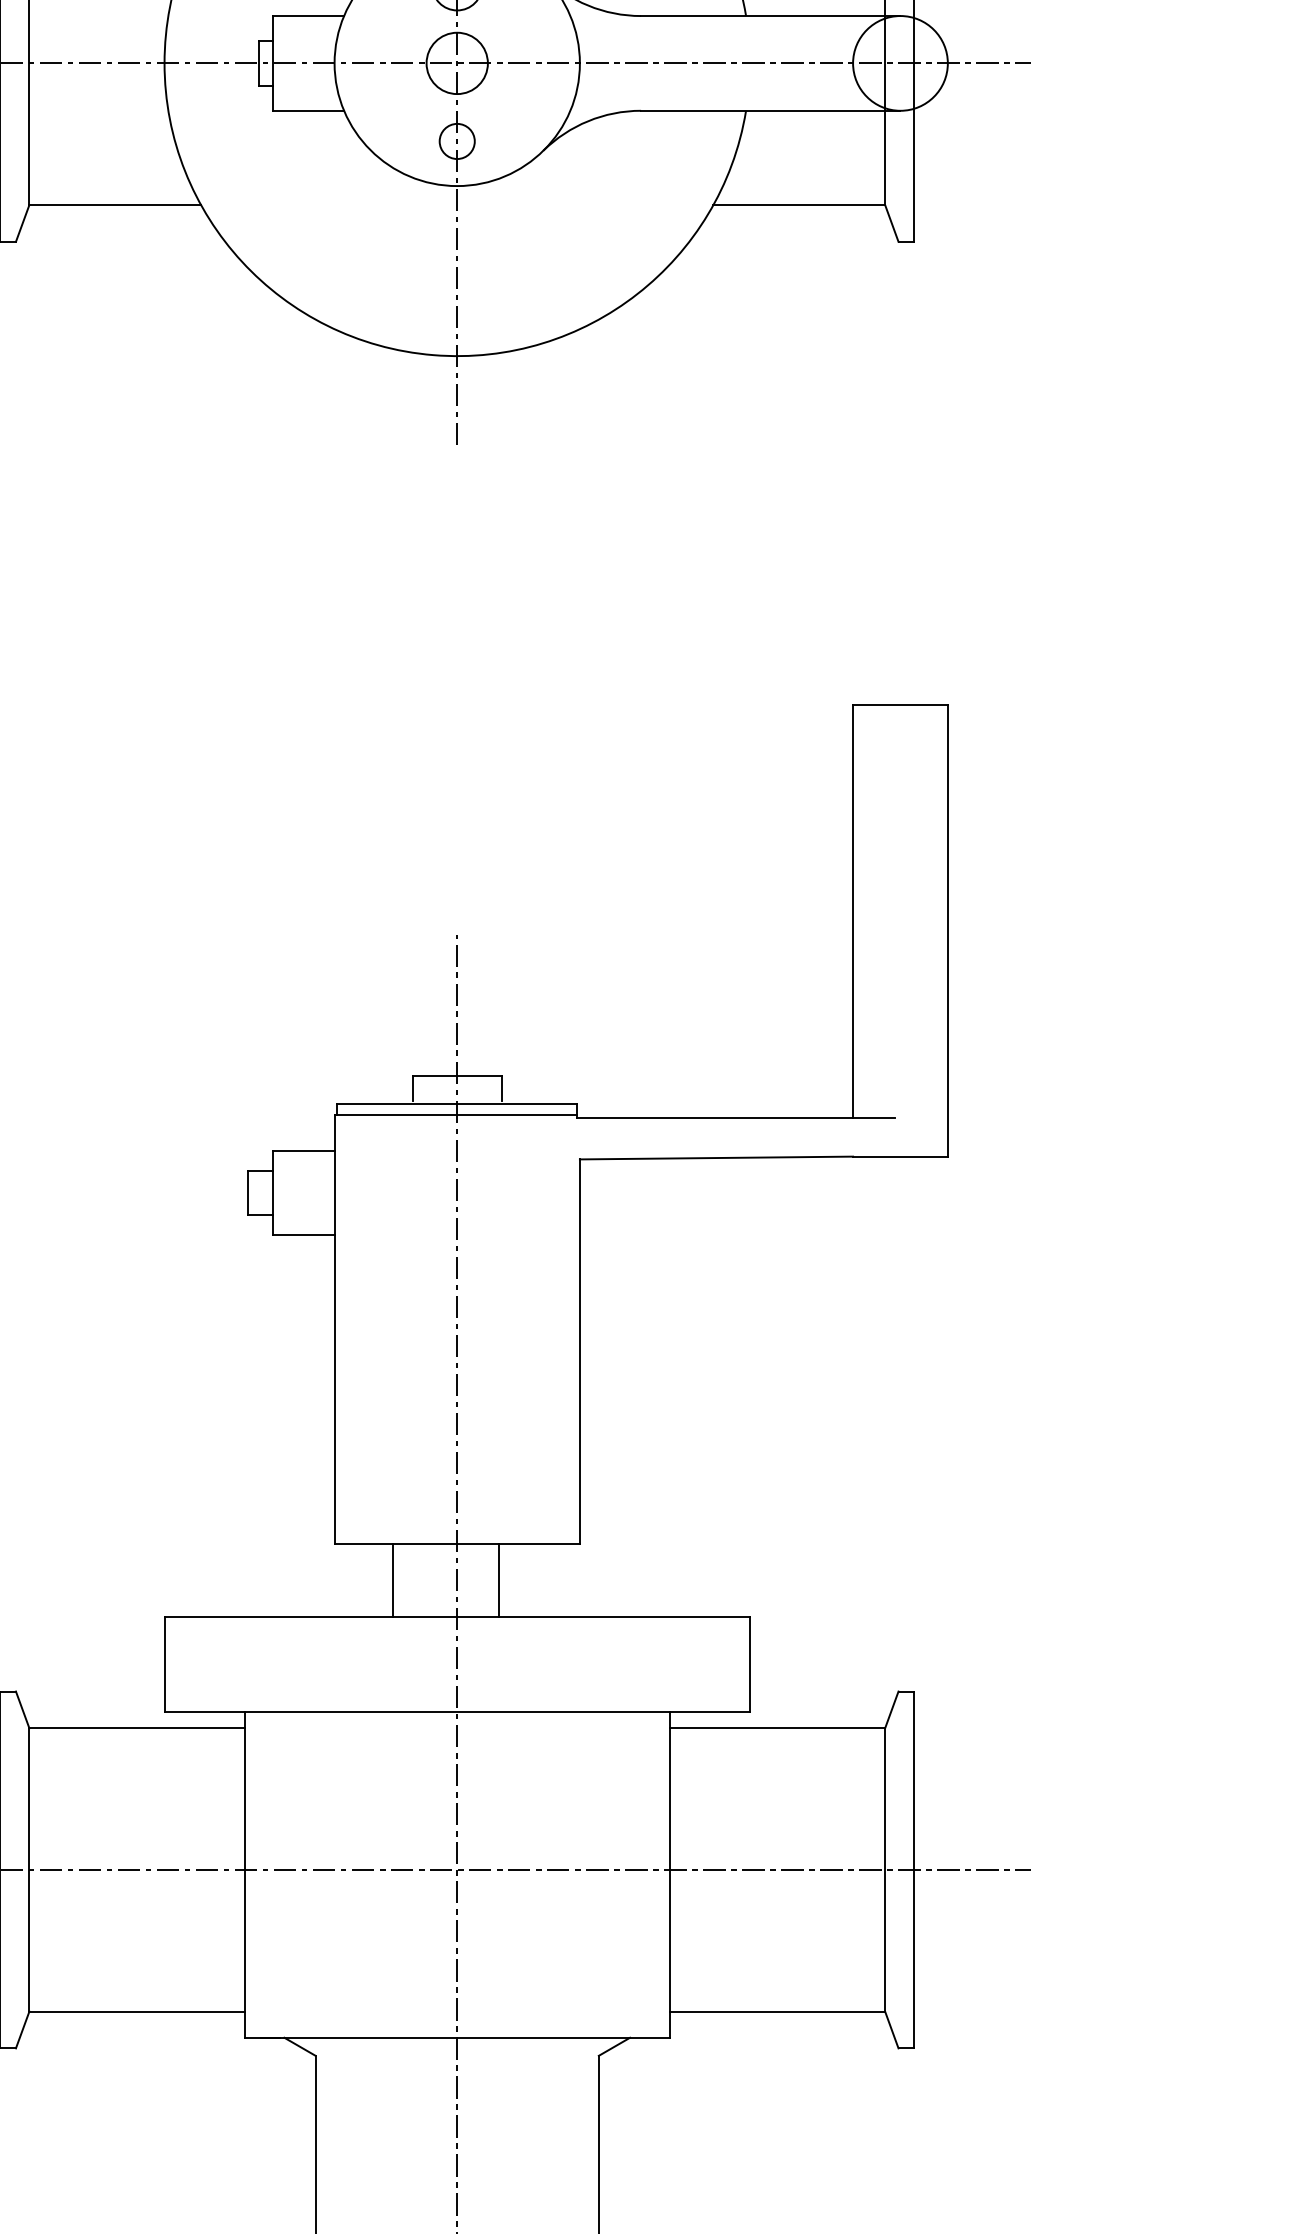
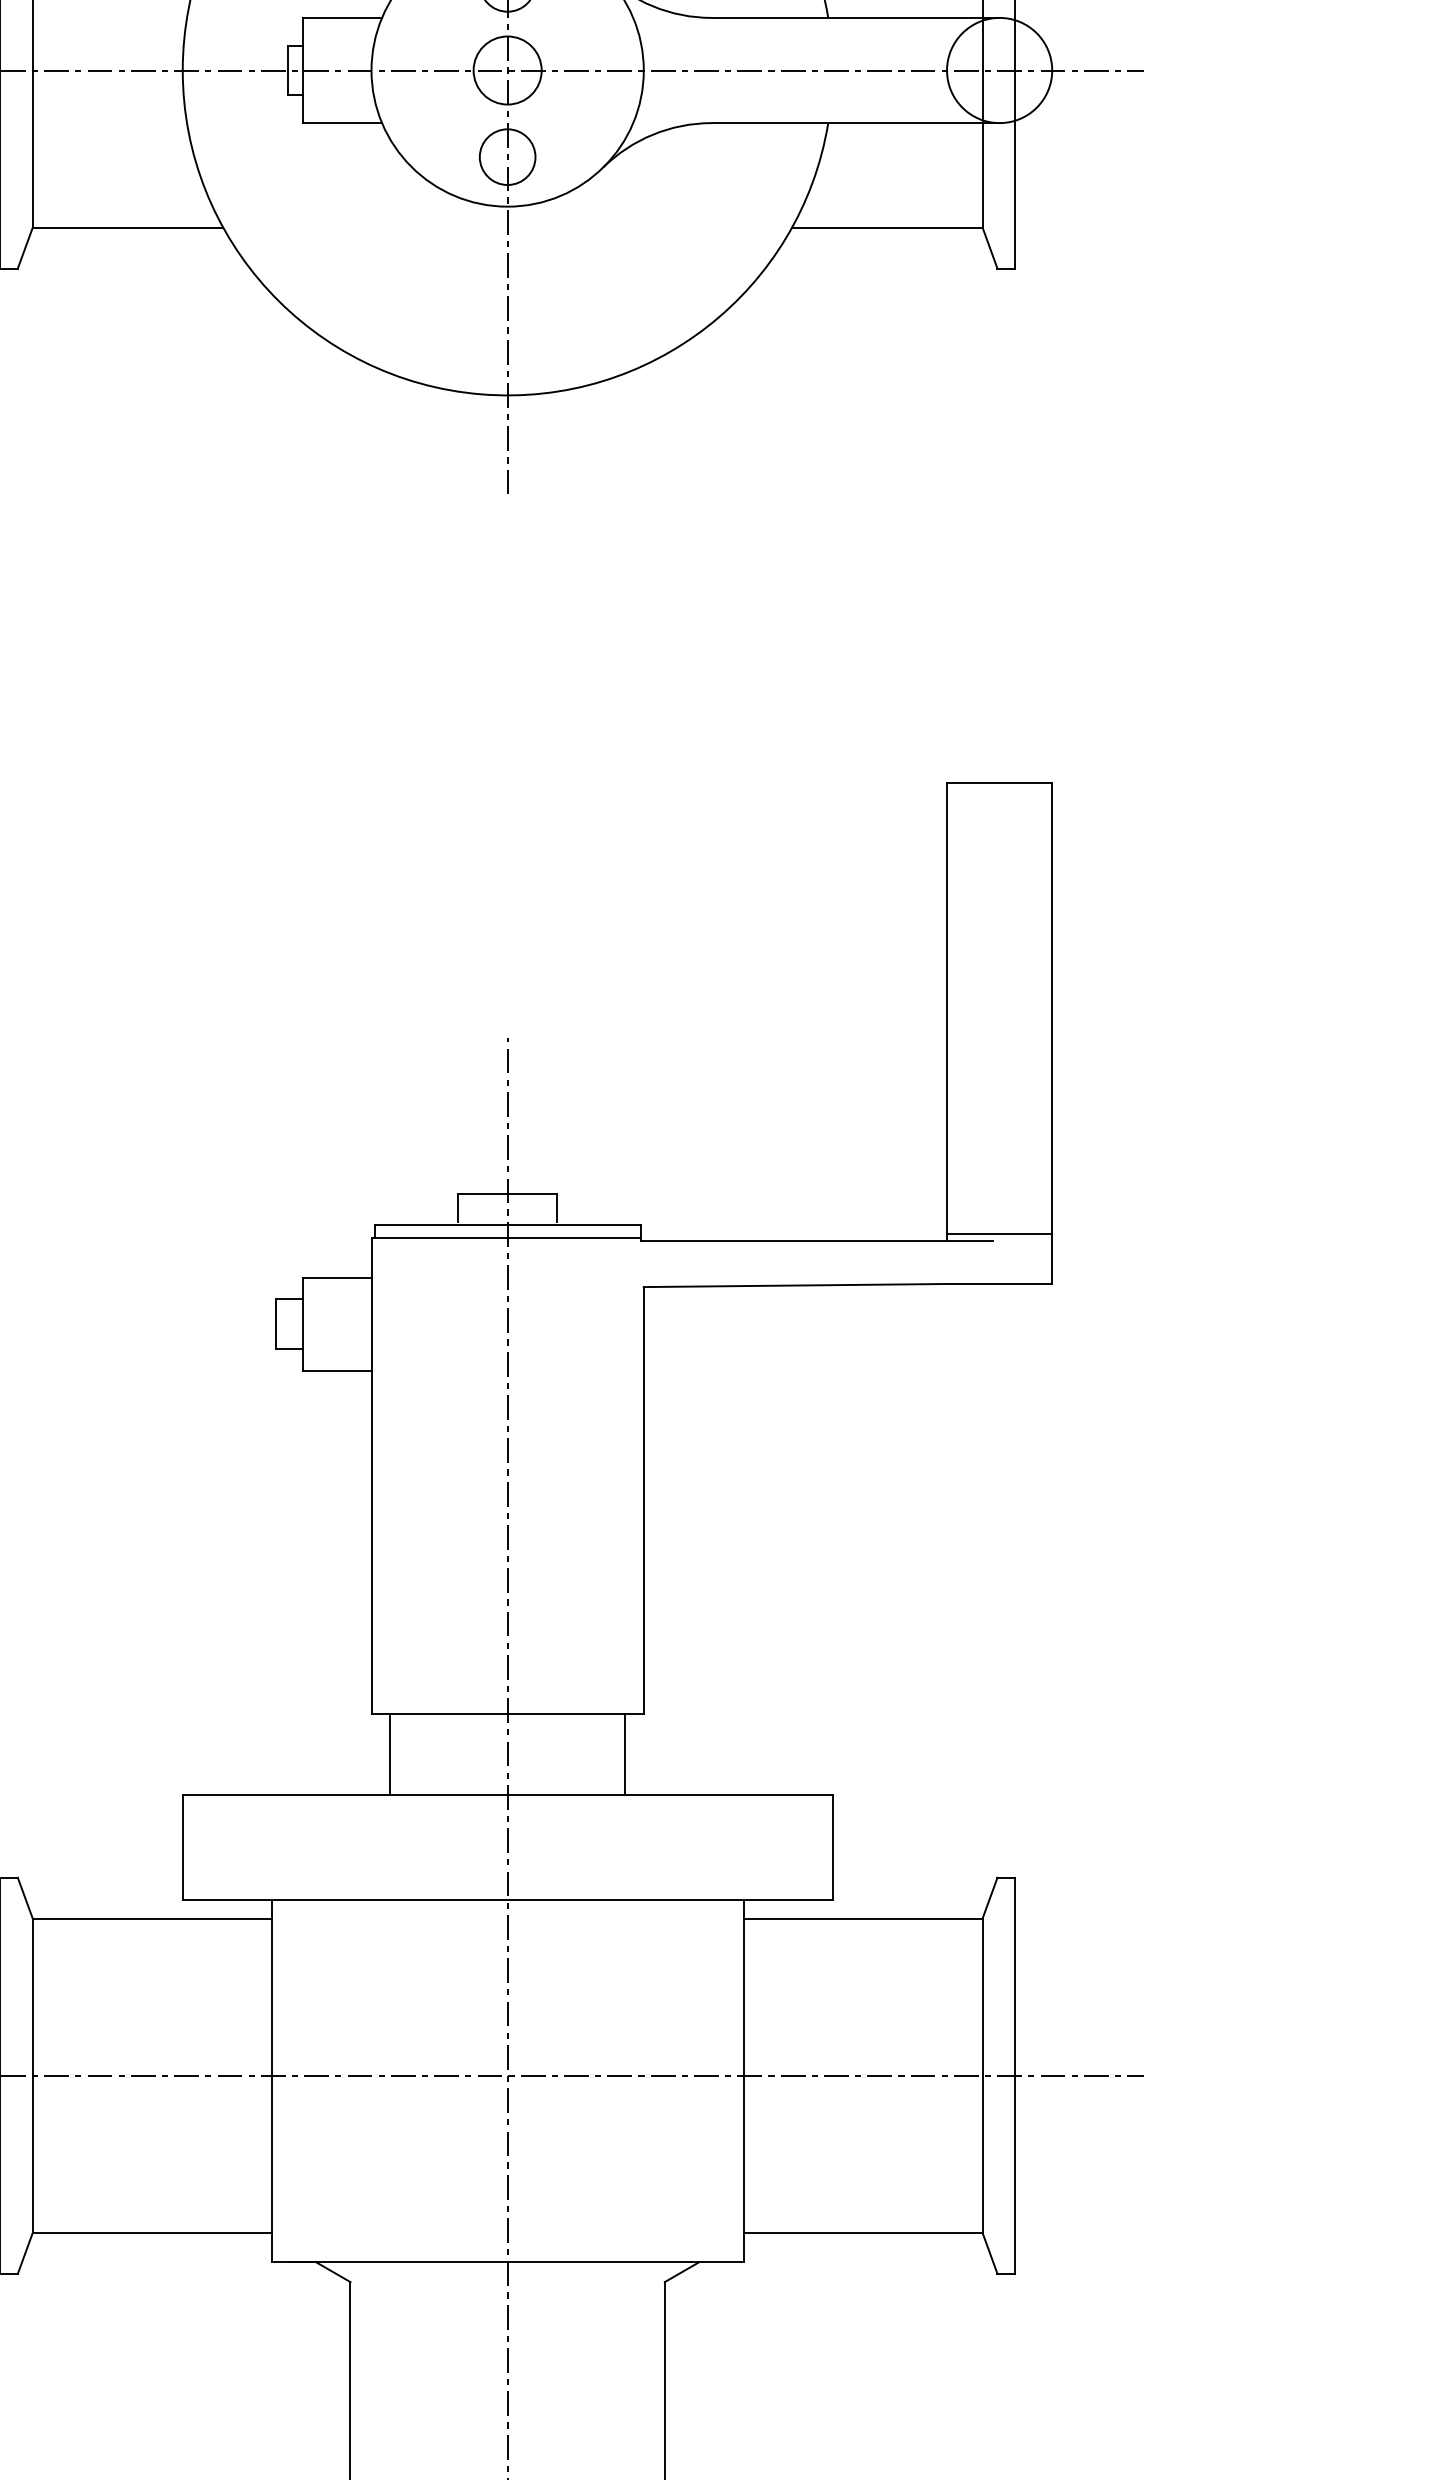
circle: (457, 141) -> (507, 157), size x1.43
line: (900, 1112) -> (999, 1234), added
line: (393, 1580) -> (390, 1754), moved
line: (499, 1580) -> (625, 1754), moved

